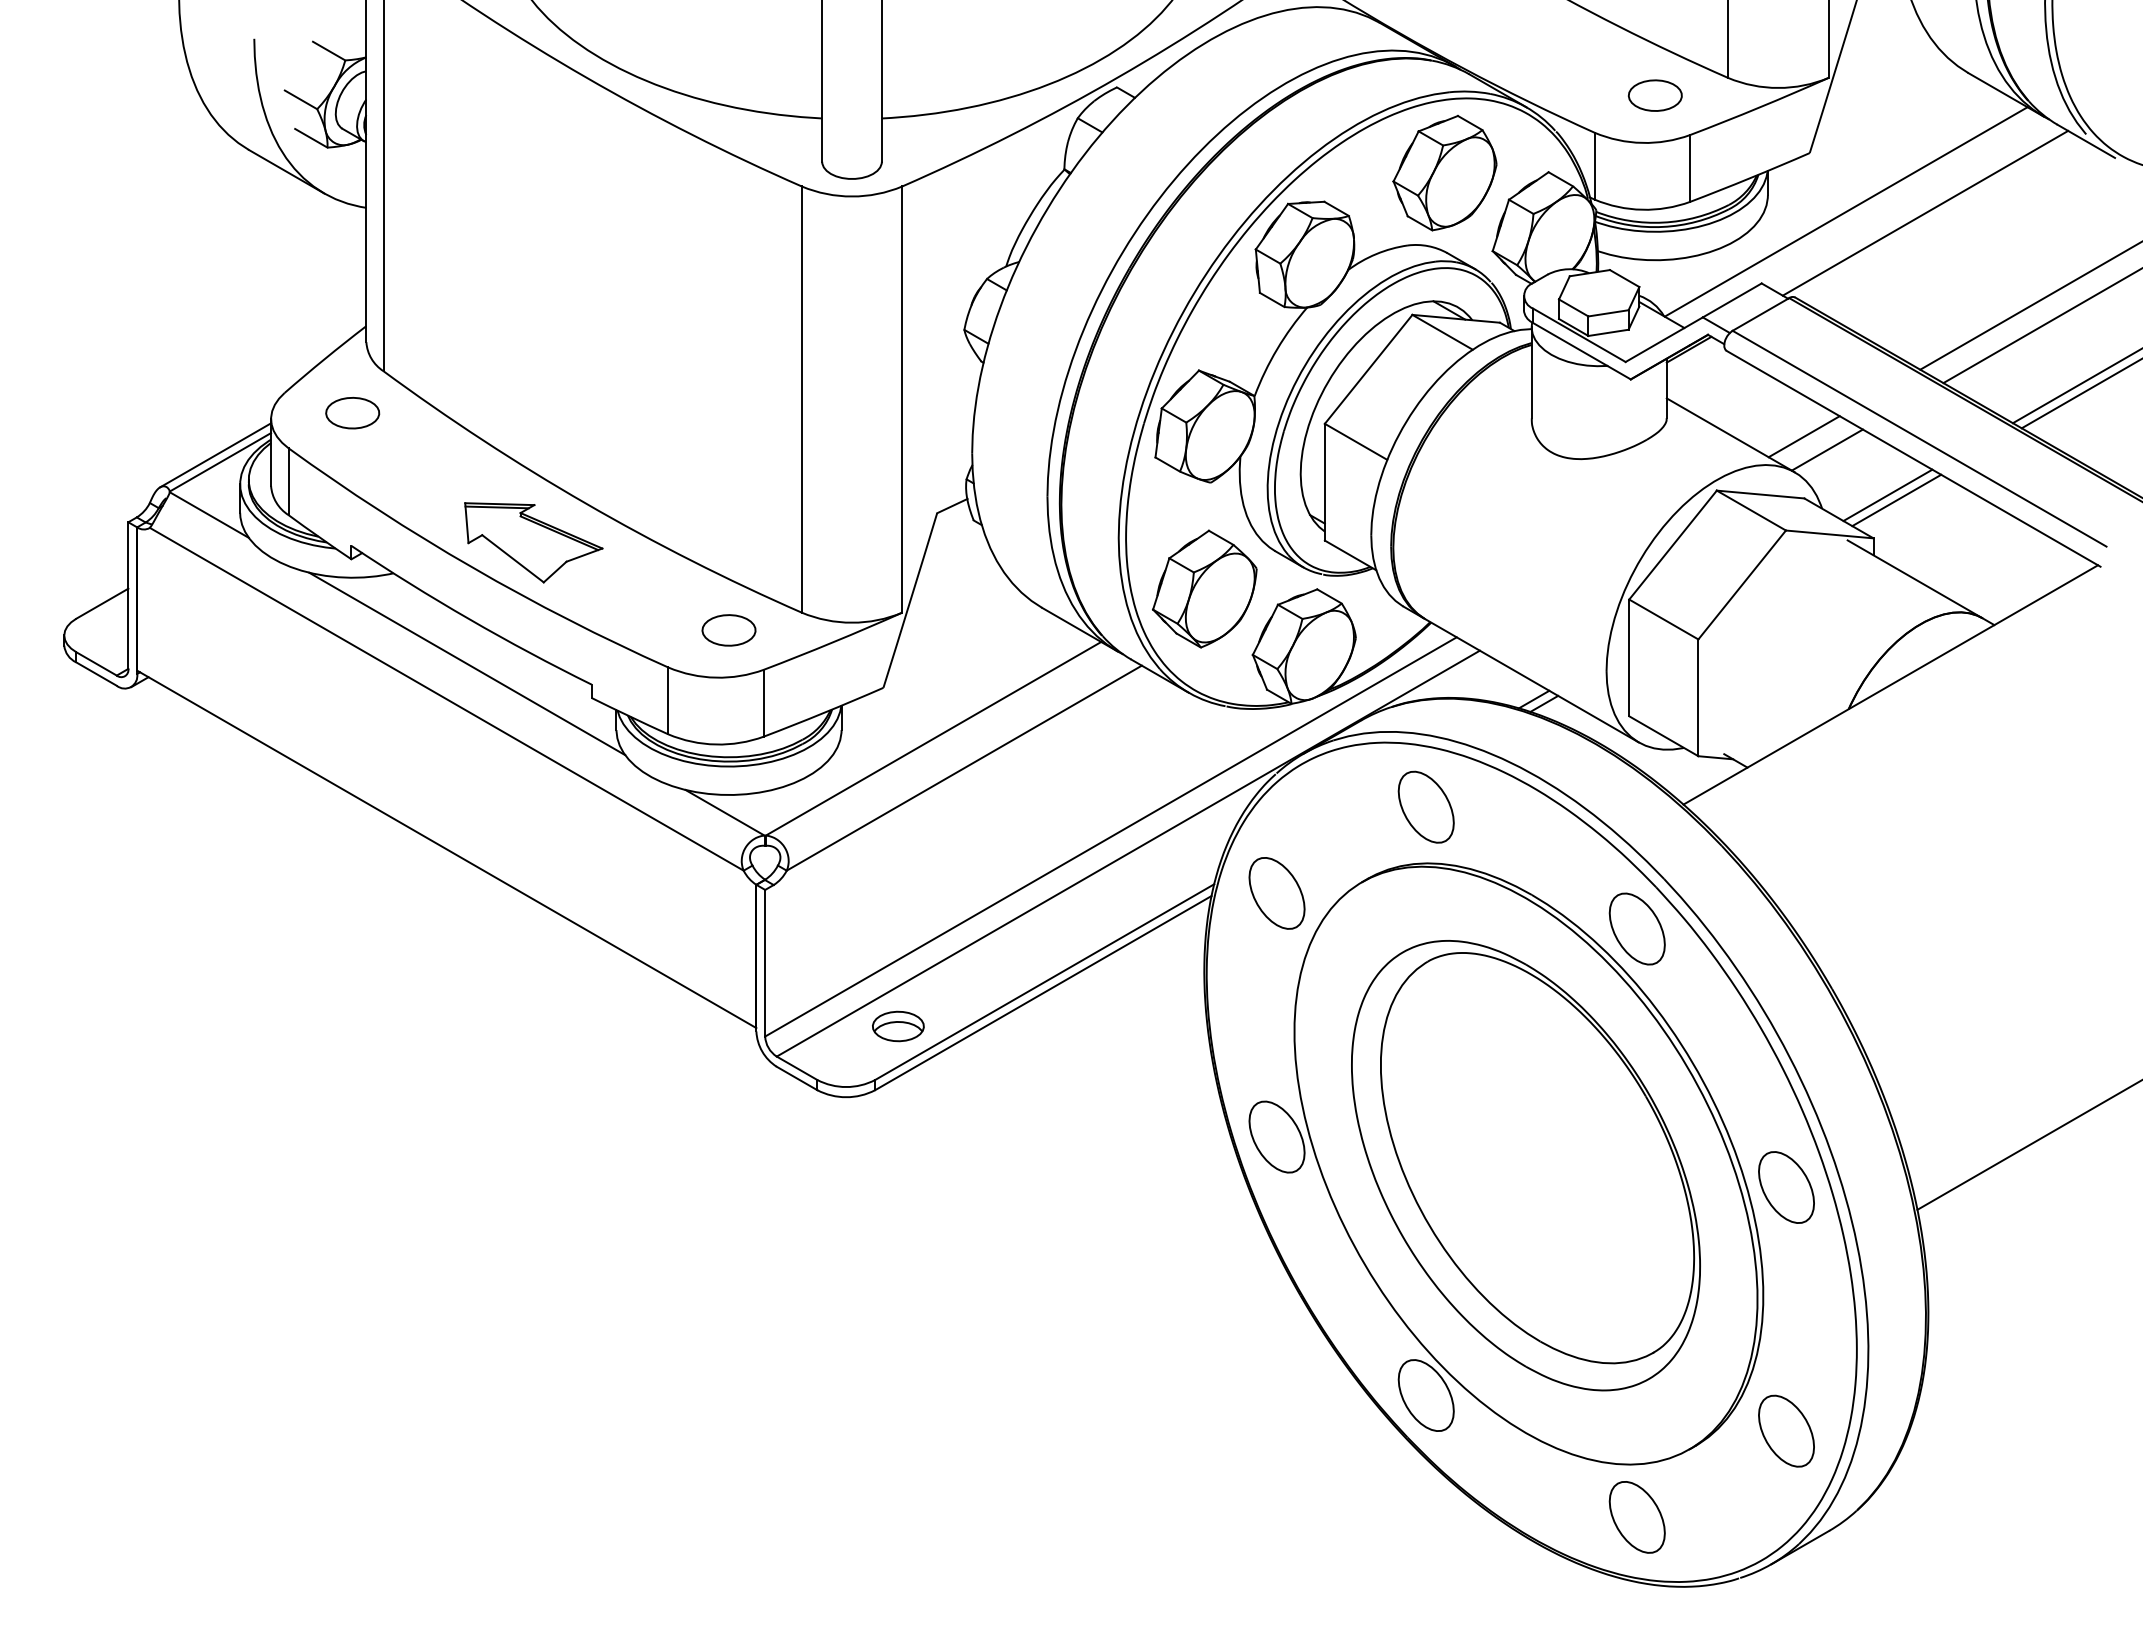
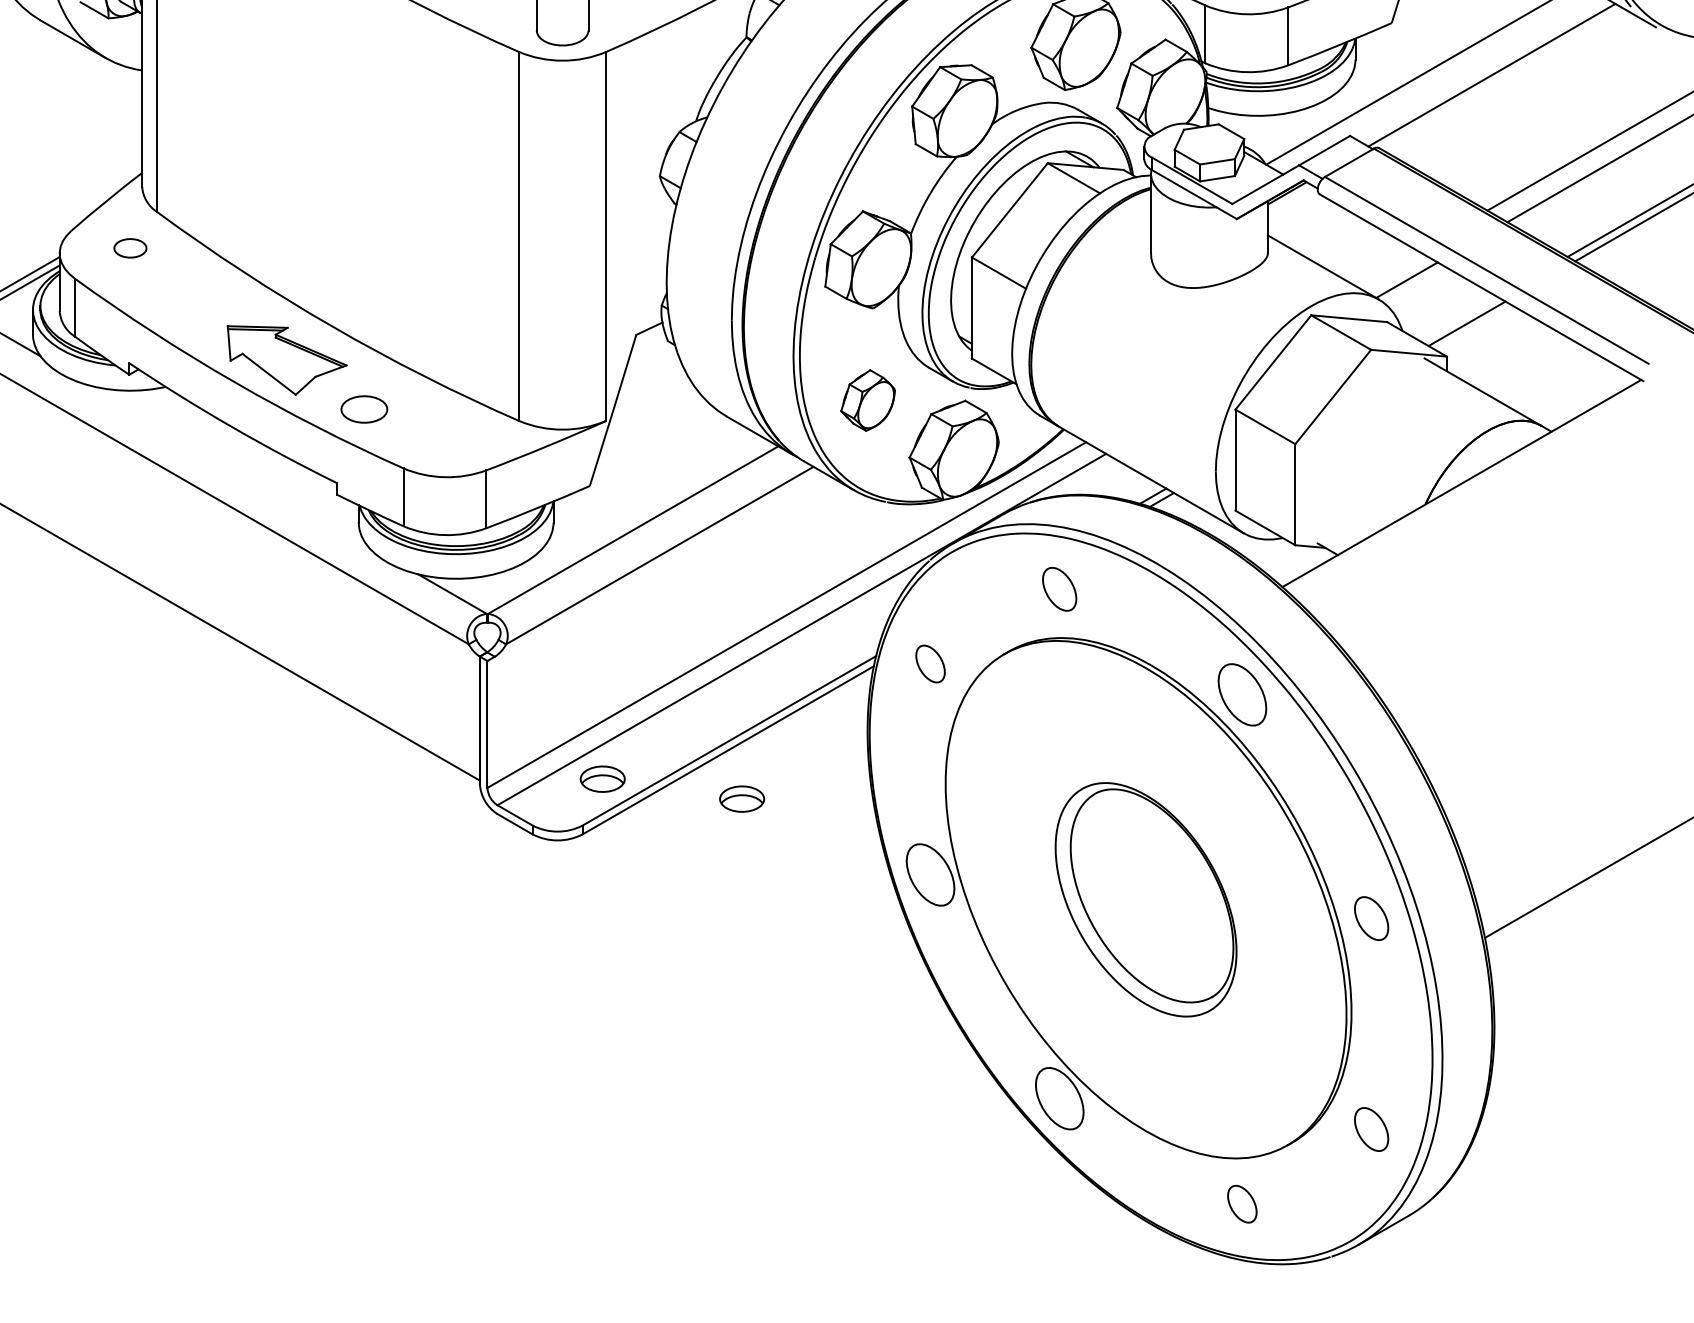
part: (352, 413) -> (130, 248), size x0.7
line: (1803, 436) -> (1386, 268), removed
line: (1887, 495) -> (1459, 319), removed
part: (1204, 588) -> (867, 400), size x0.6
part: (728, 630) -> (363, 409), moved
line: (467, 663) -> (229, 464), removed
part: (1425, 806) -> (1059, 588), size x0.7
part: (1276, 893) -> (930, 664), size x0.6
part: (1059, 1049) -> (742, 799), added
part: (1525, 1165) -> (1145, 899), size x0.6
part: (1786, 1187) -> (1371, 918), size x0.7
part: (1786, 1430) -> (1371, 1128), size x0.7
part: (1636, 1517) -> (1241, 1204), size x0.6

